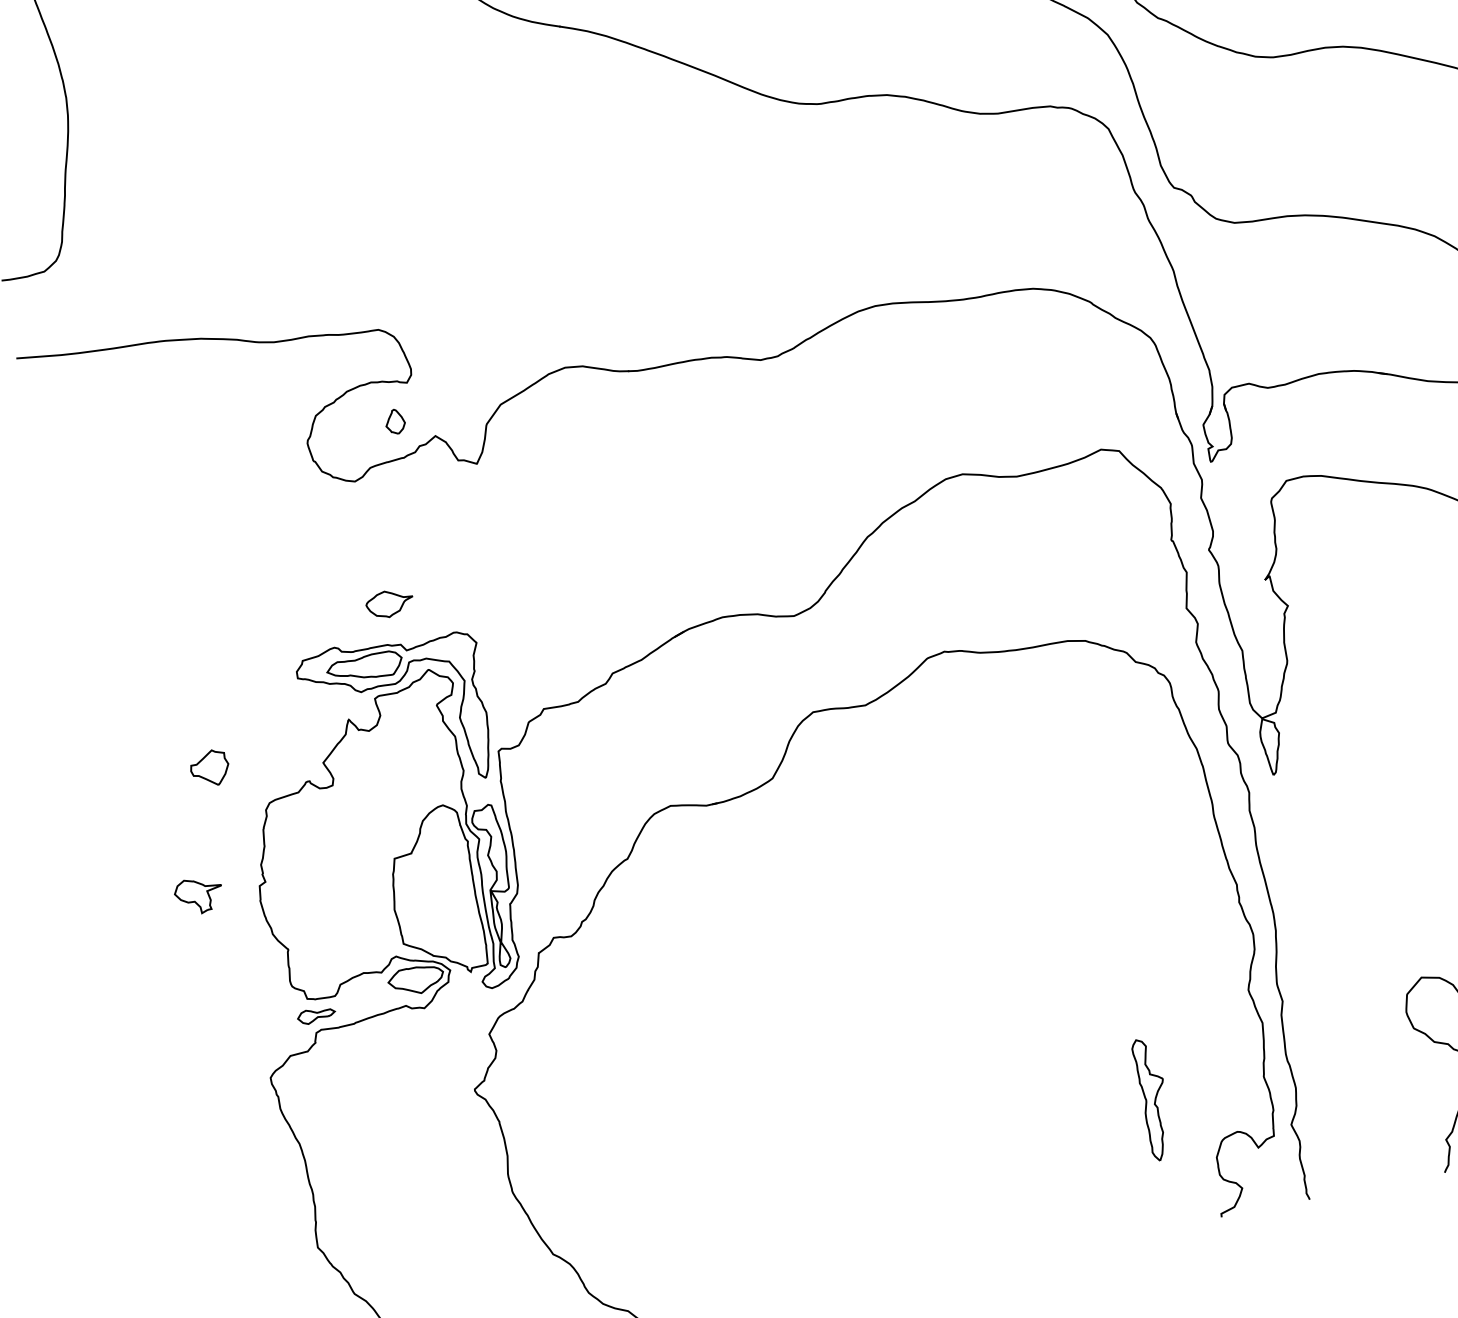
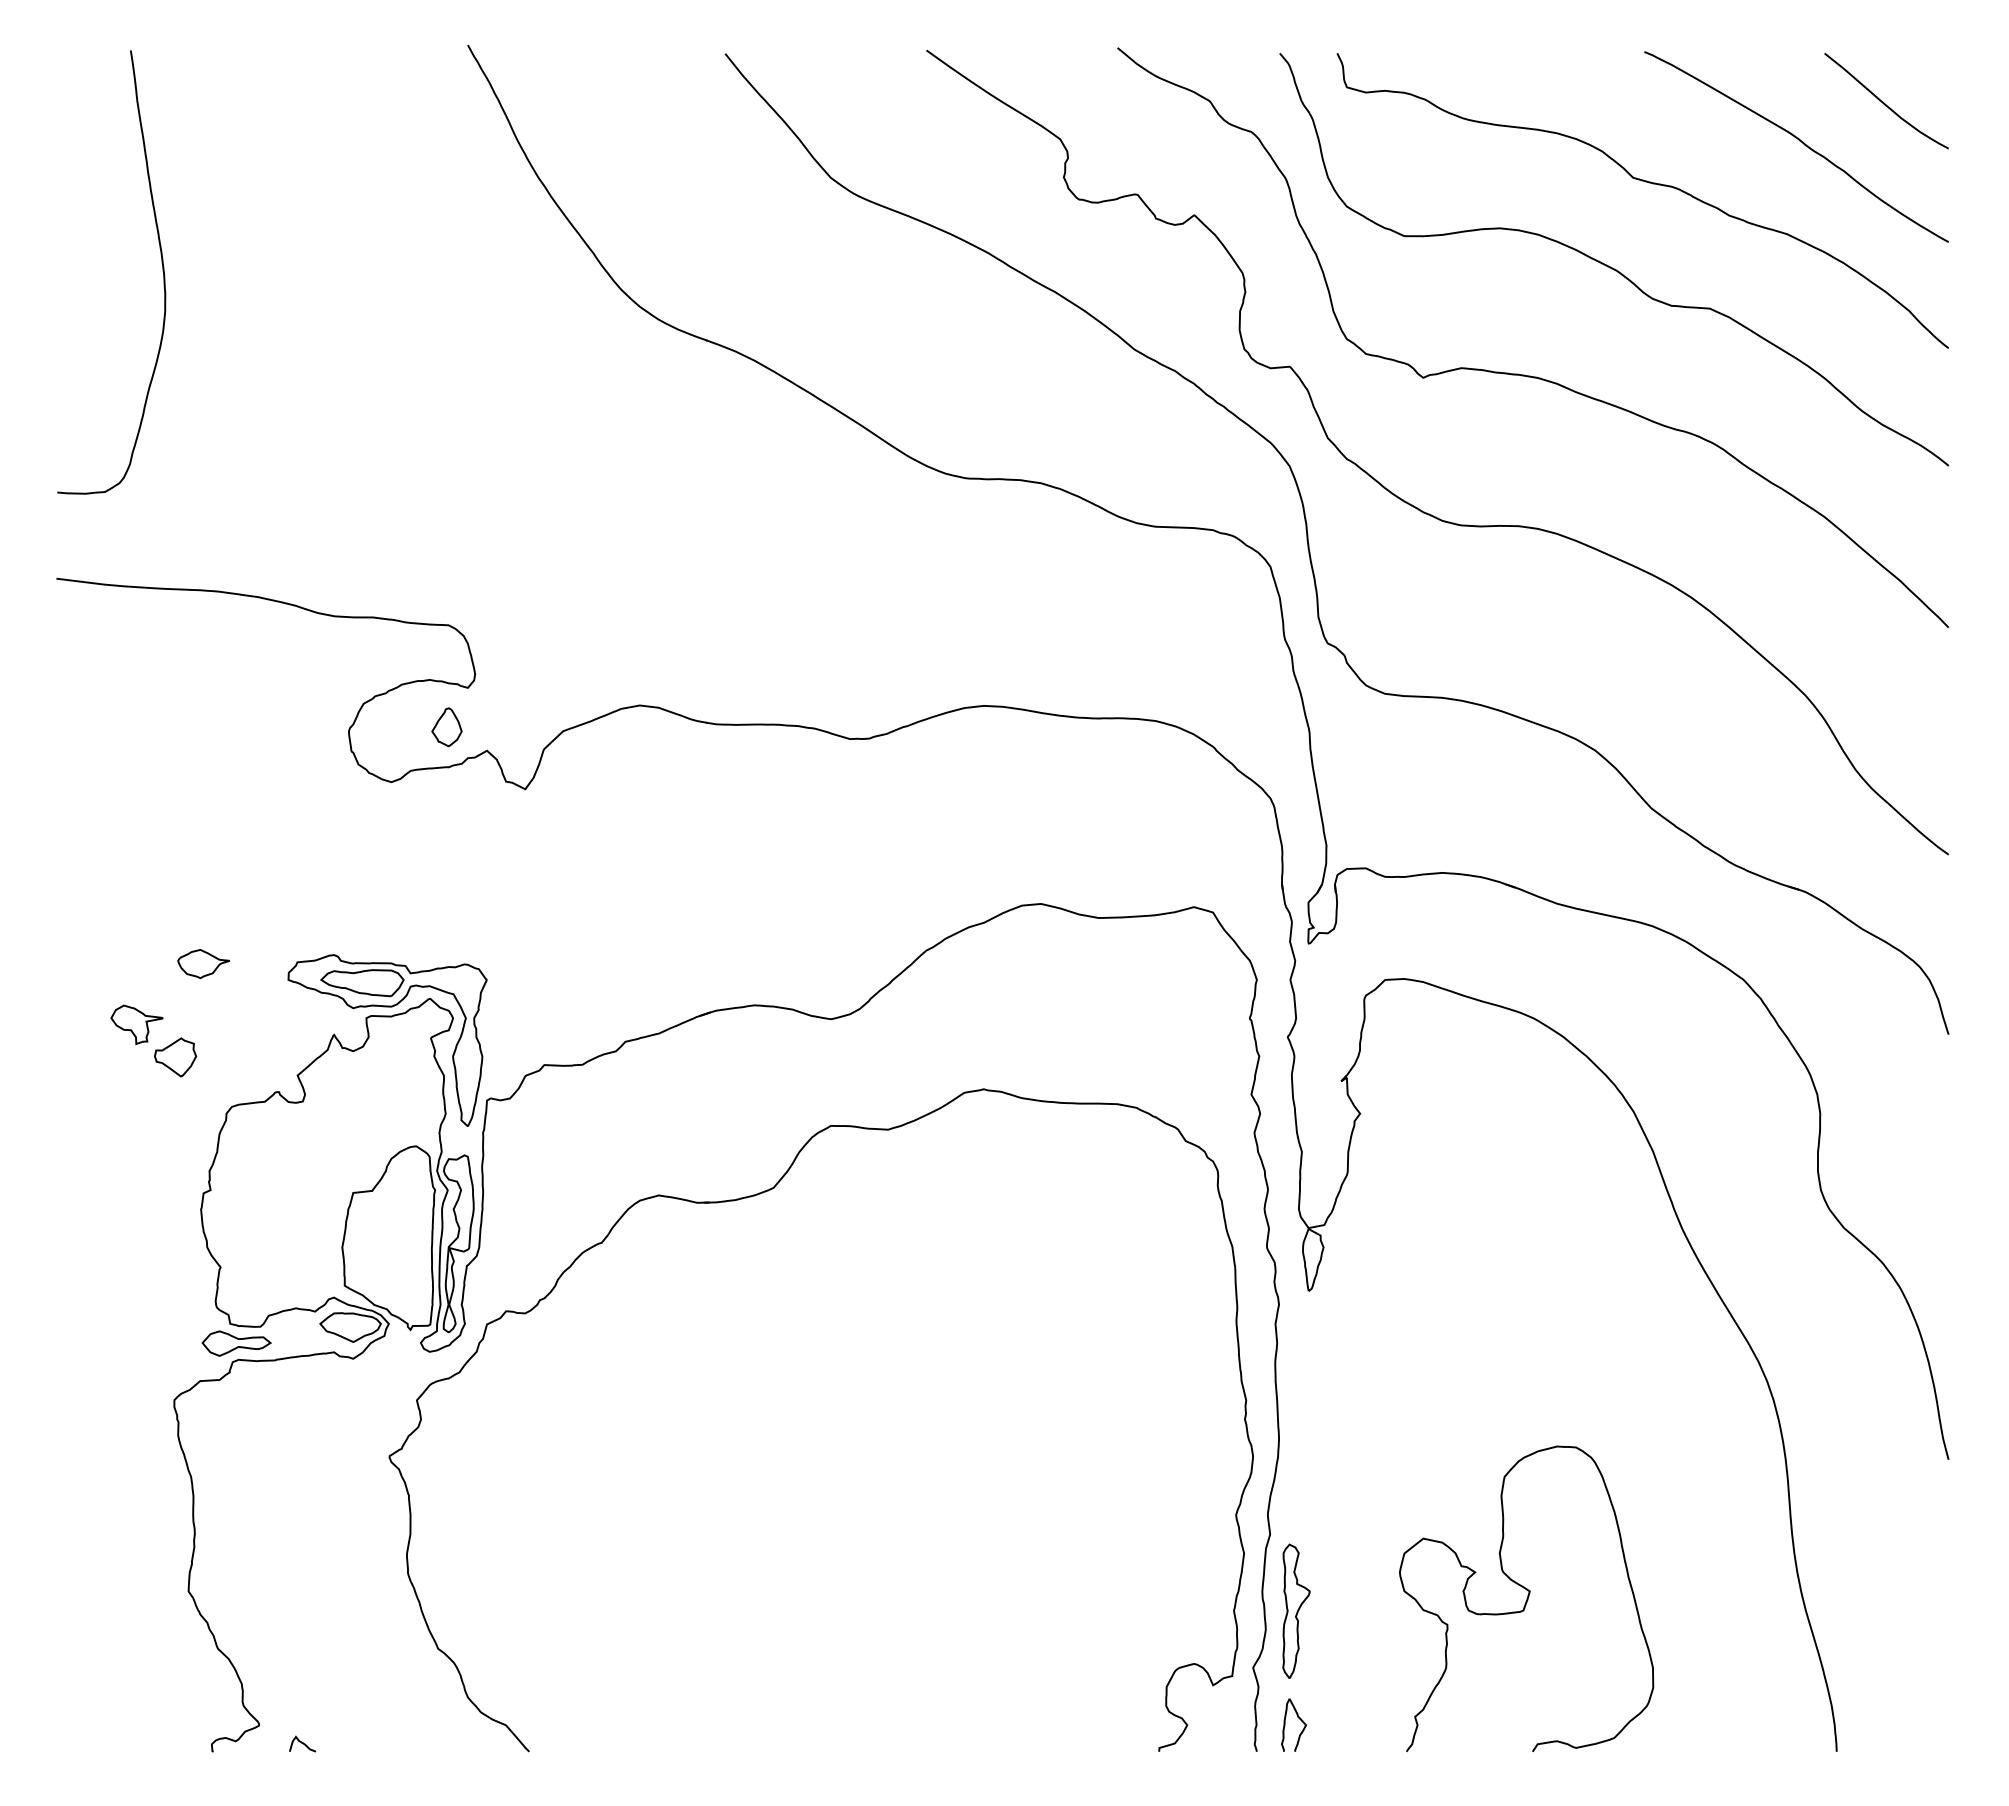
part: (394, 421) -> (446, 726), size x1.43
part: (389, 604) -> (203, 964), moved
part: (198, 895) -> (136, 1024), moved
part: (316, 1015) -> (236, 1343), size x1.67
part: (1154, 1098) -> (1296, 1610), moved
curve: (1341, 1162) -> (1298, 1718), added

